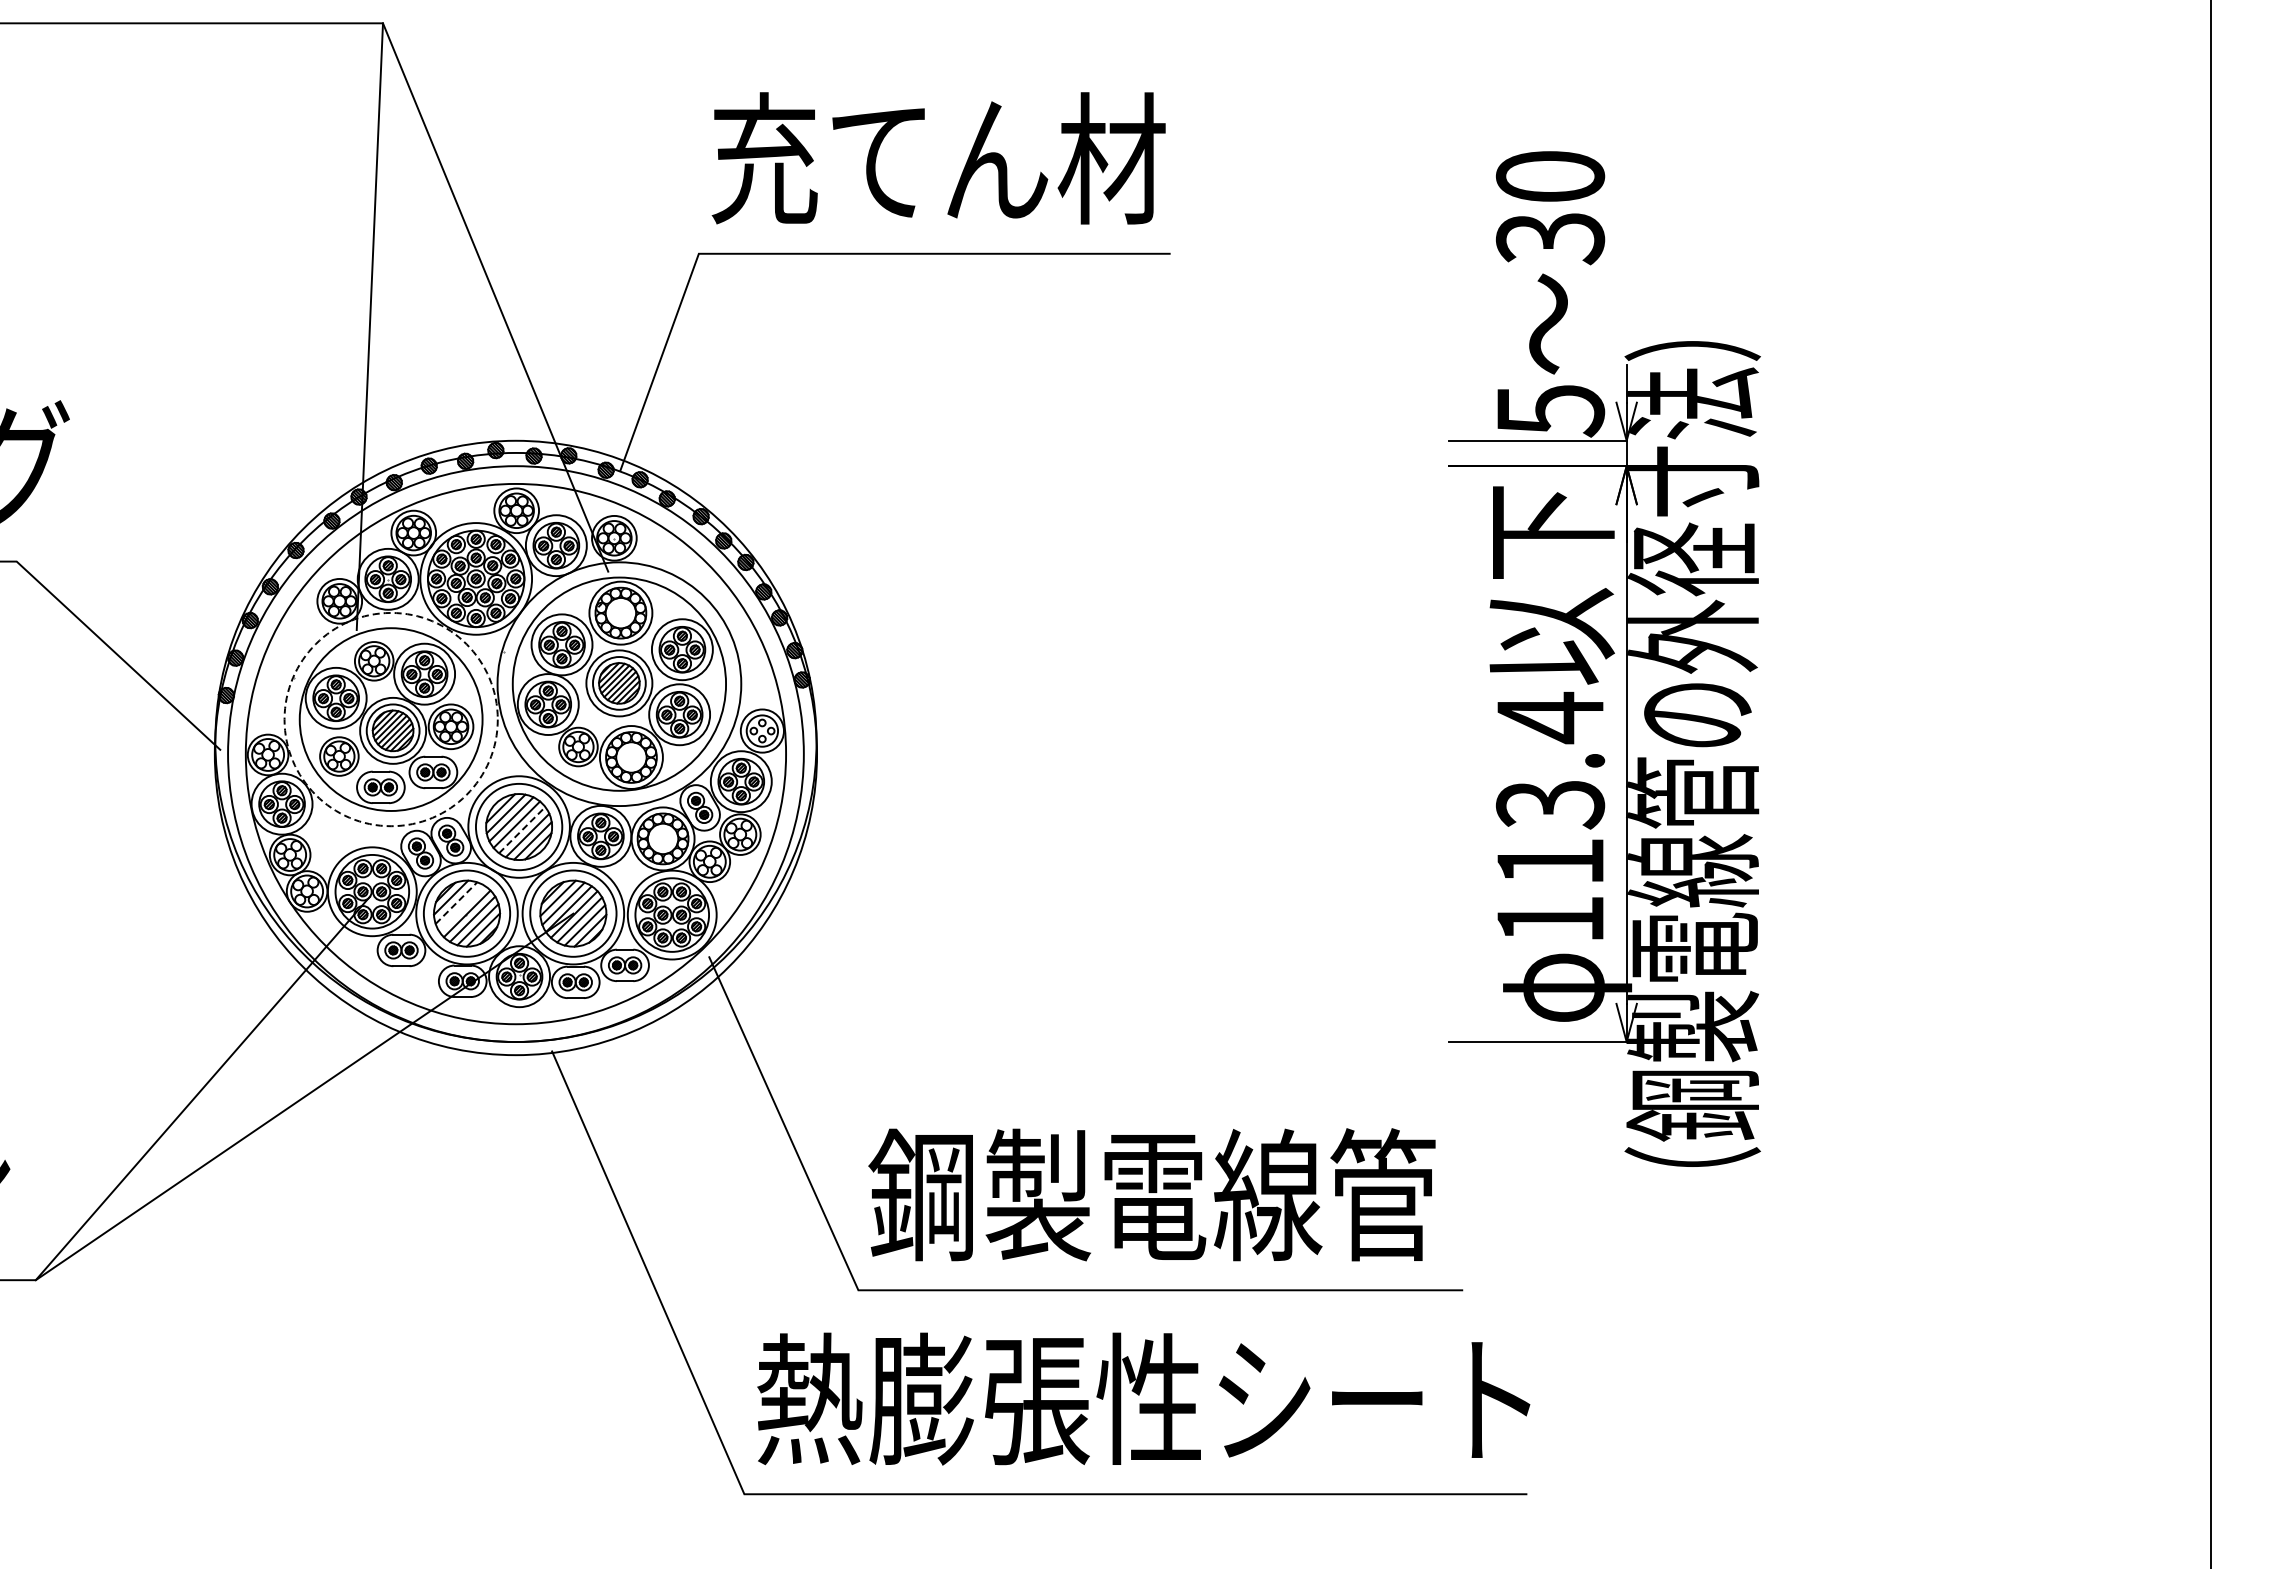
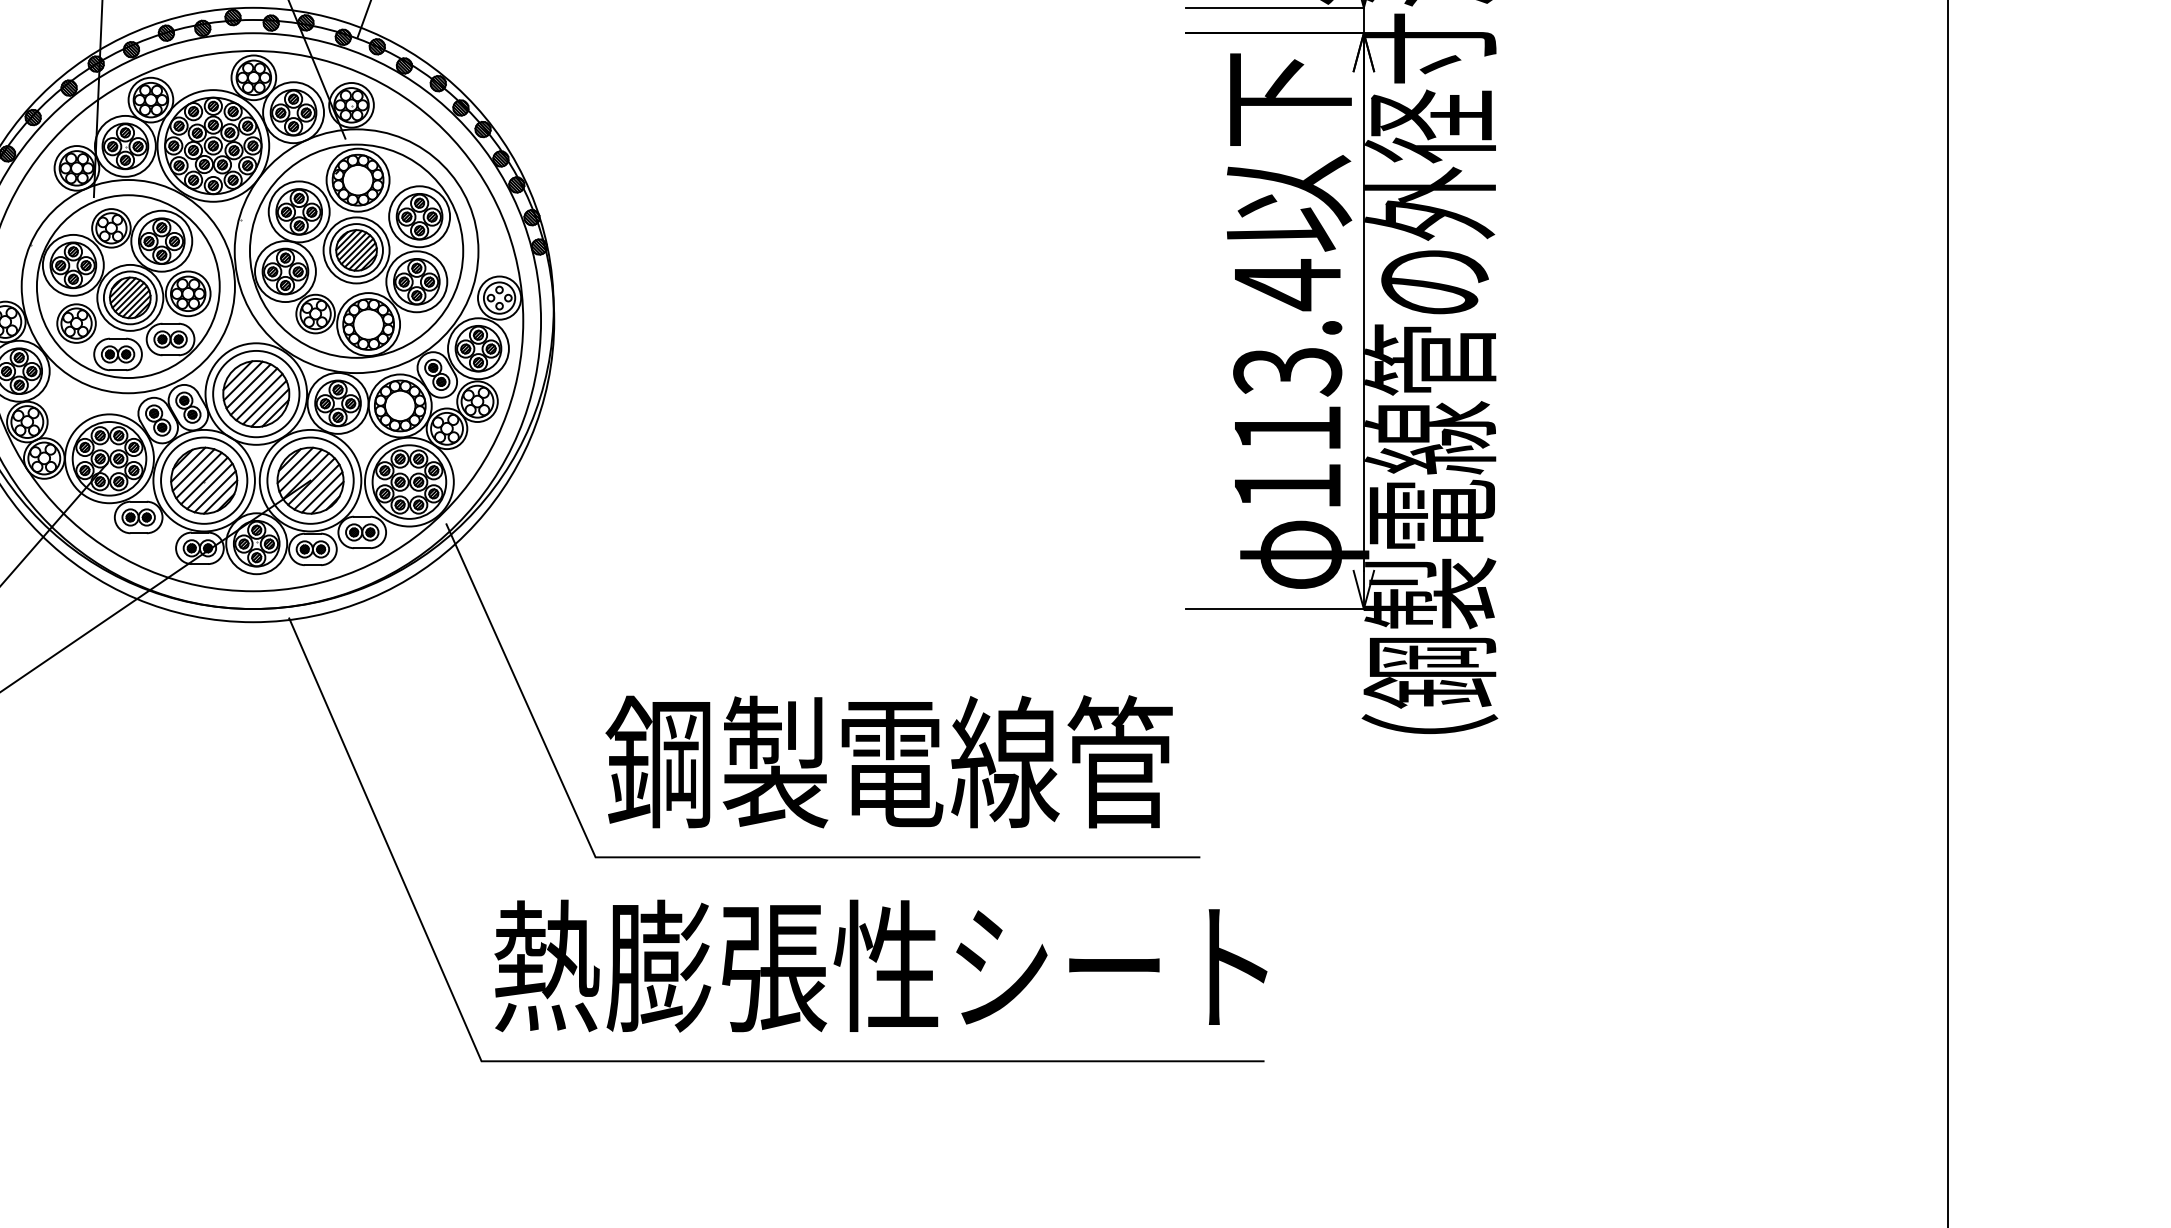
circle: (390, 719) -> (127, 286), dashed -> solid
line: (522, 830) -> (259, 397), dashed -> solid
line: (456, 902) -> (193, 469), dashed -> solid
line: (461, 908) -> (198, 475), added

